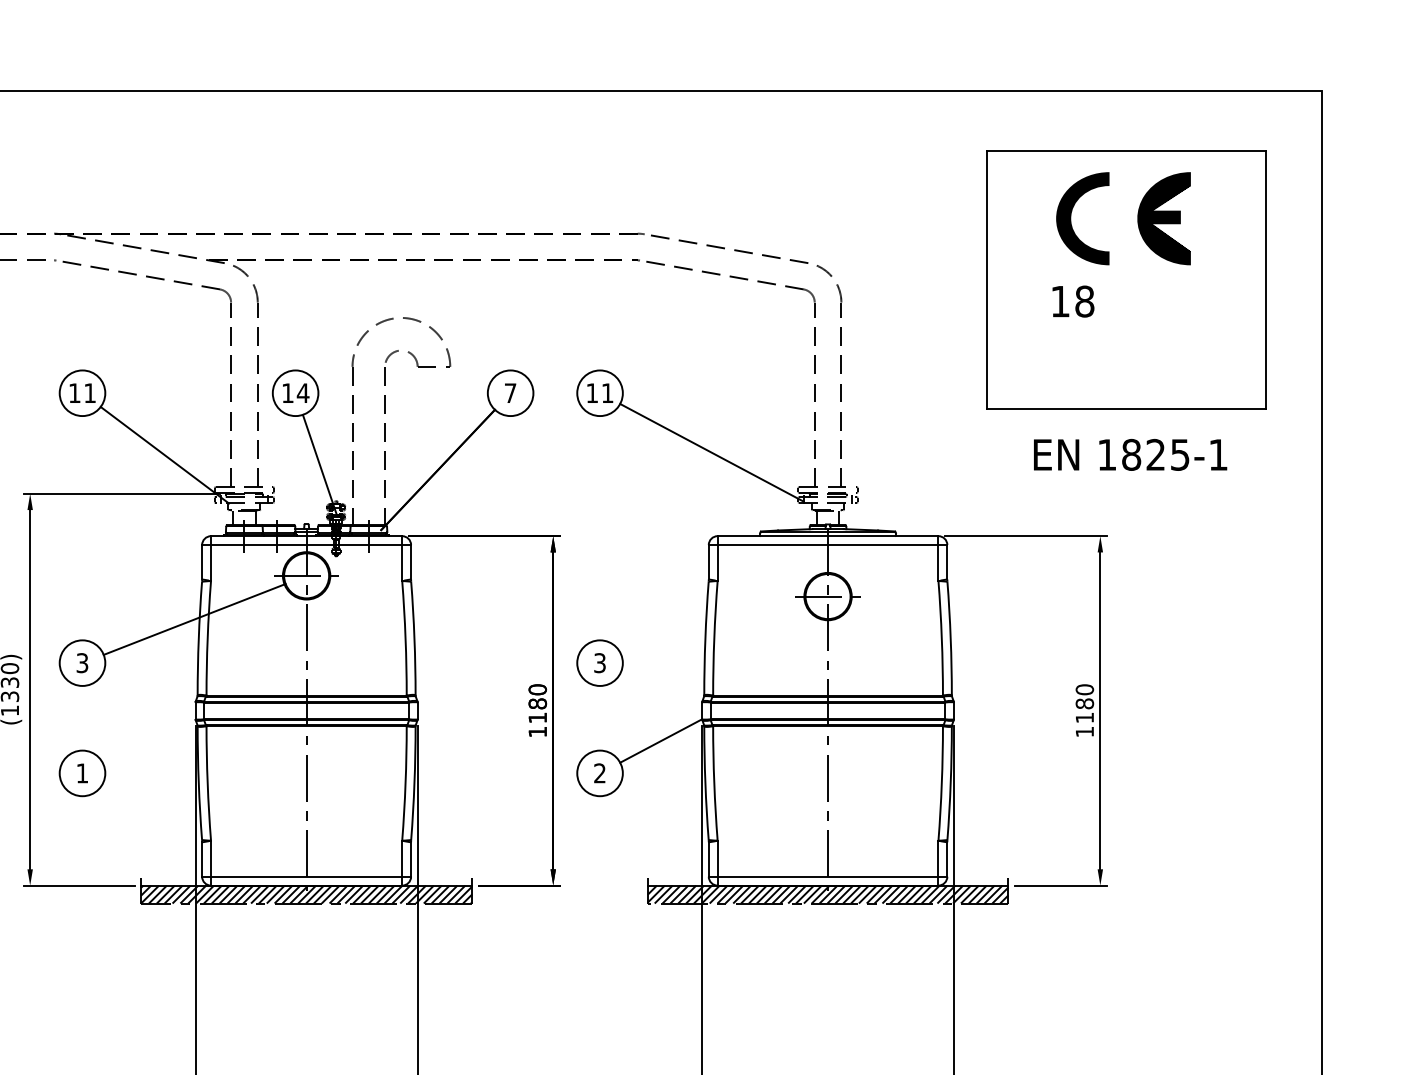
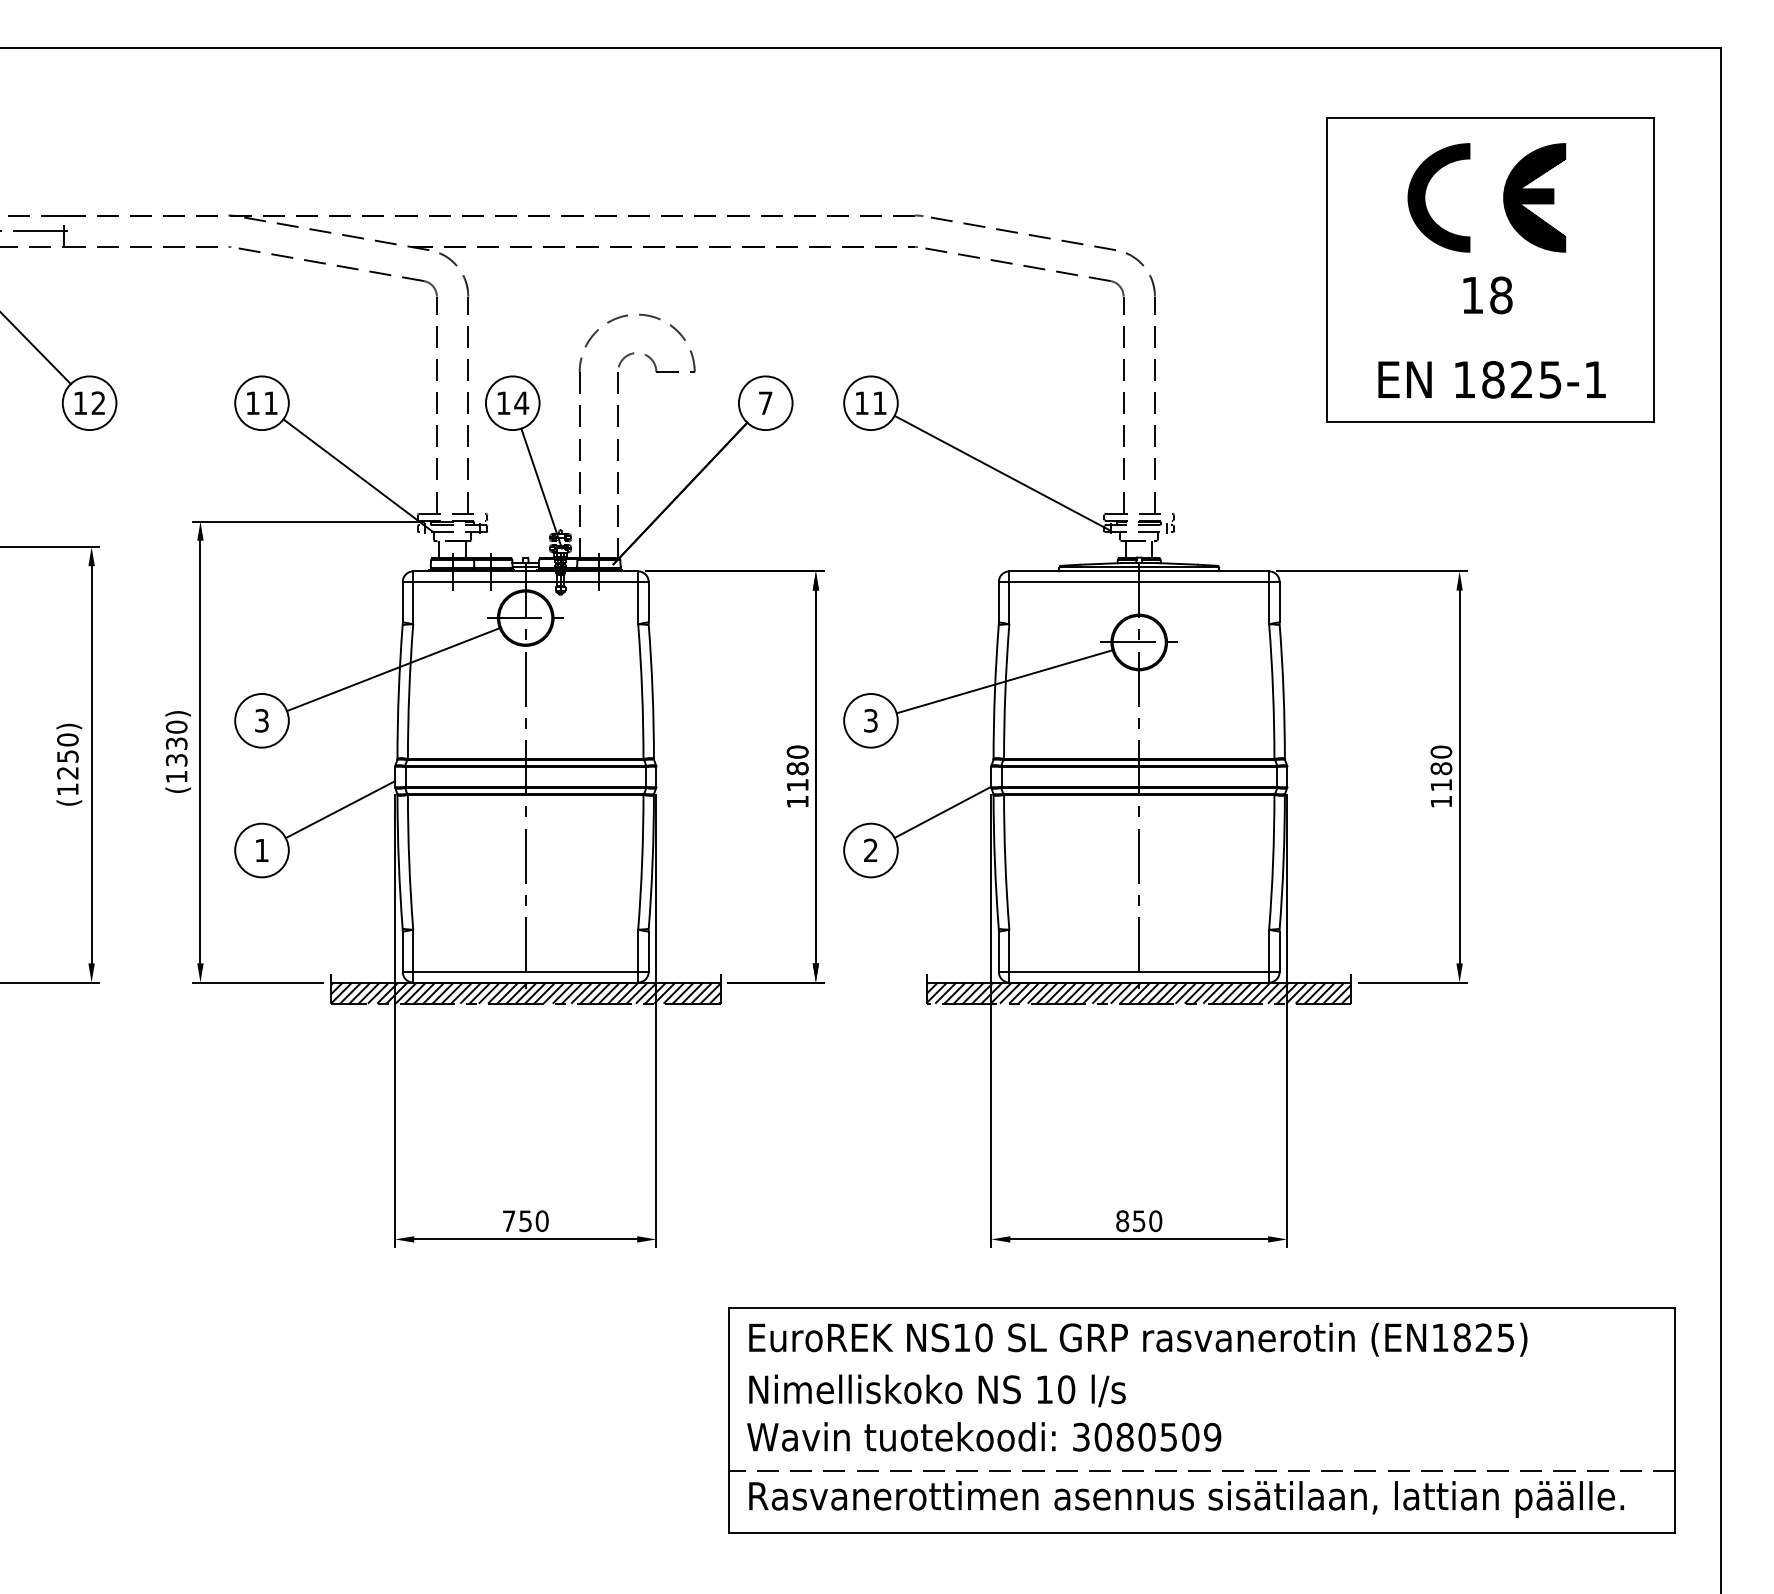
text: (1073, 301) -> (1487, 295), moved
text: (1129, 454) -> (1491, 379), moved
line: (713, 629) -> (1004, 681), added
line: (149, 738) -> (340, 809), added

